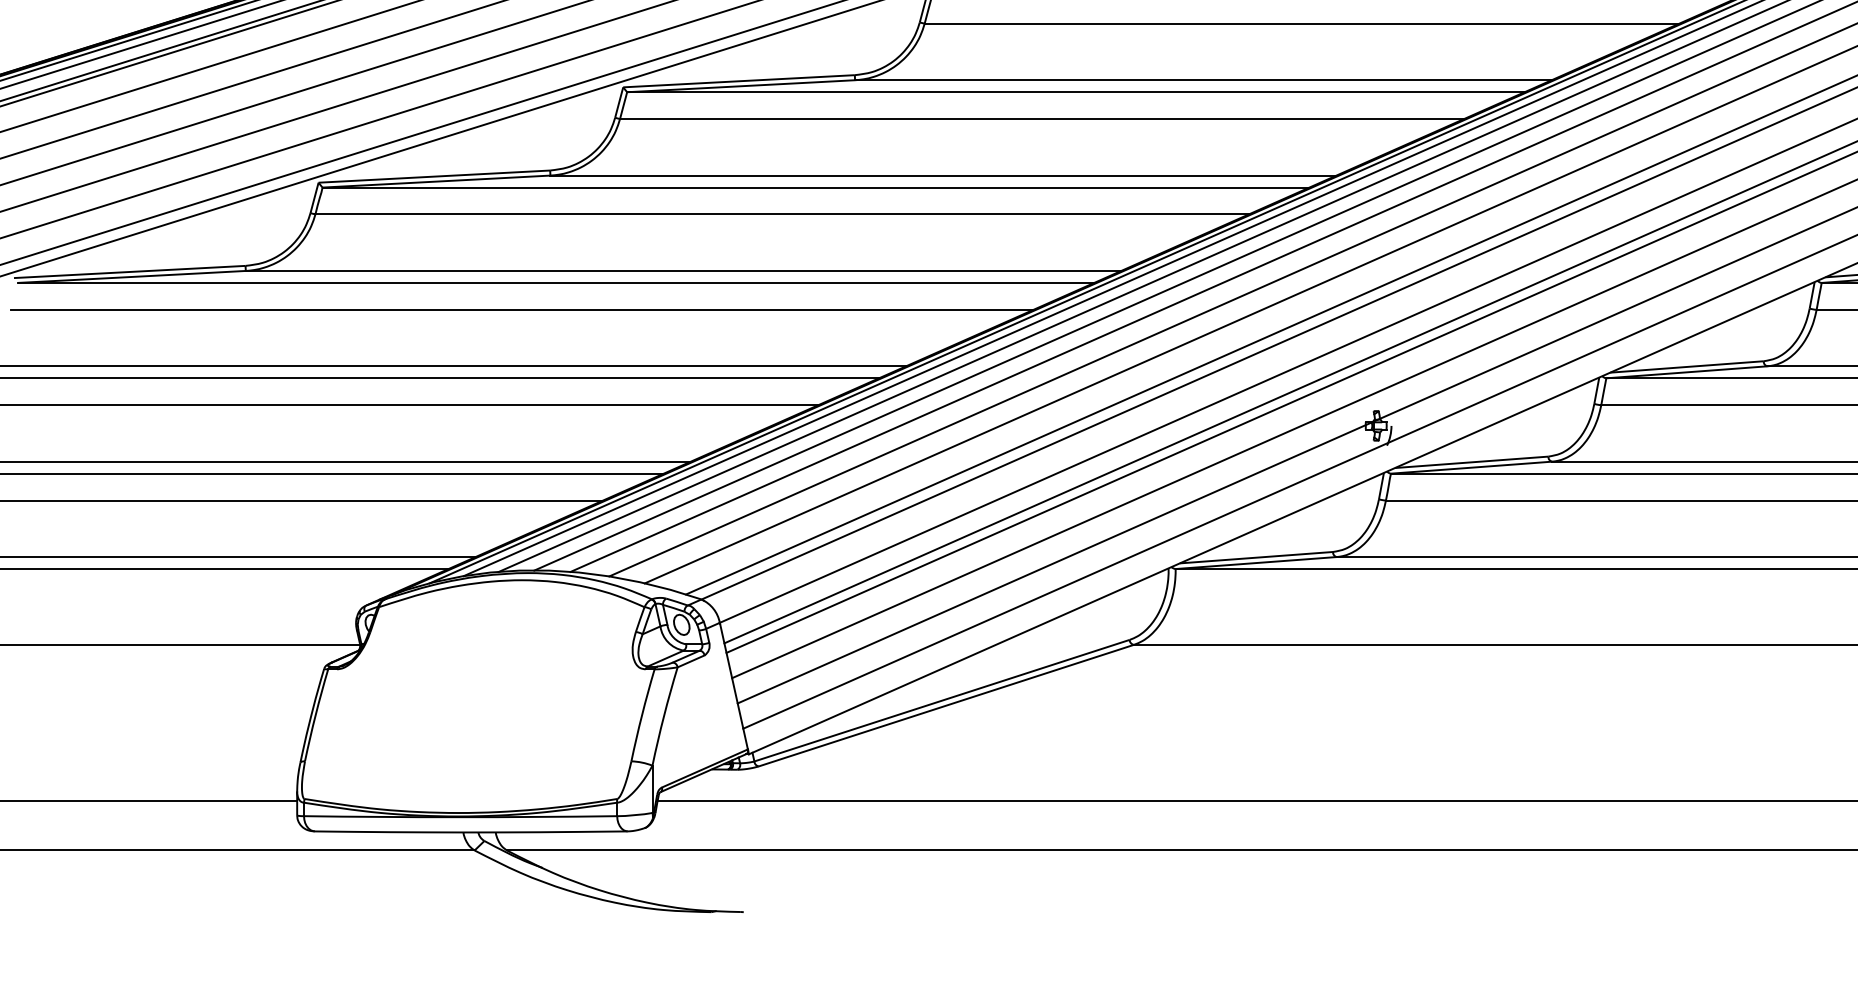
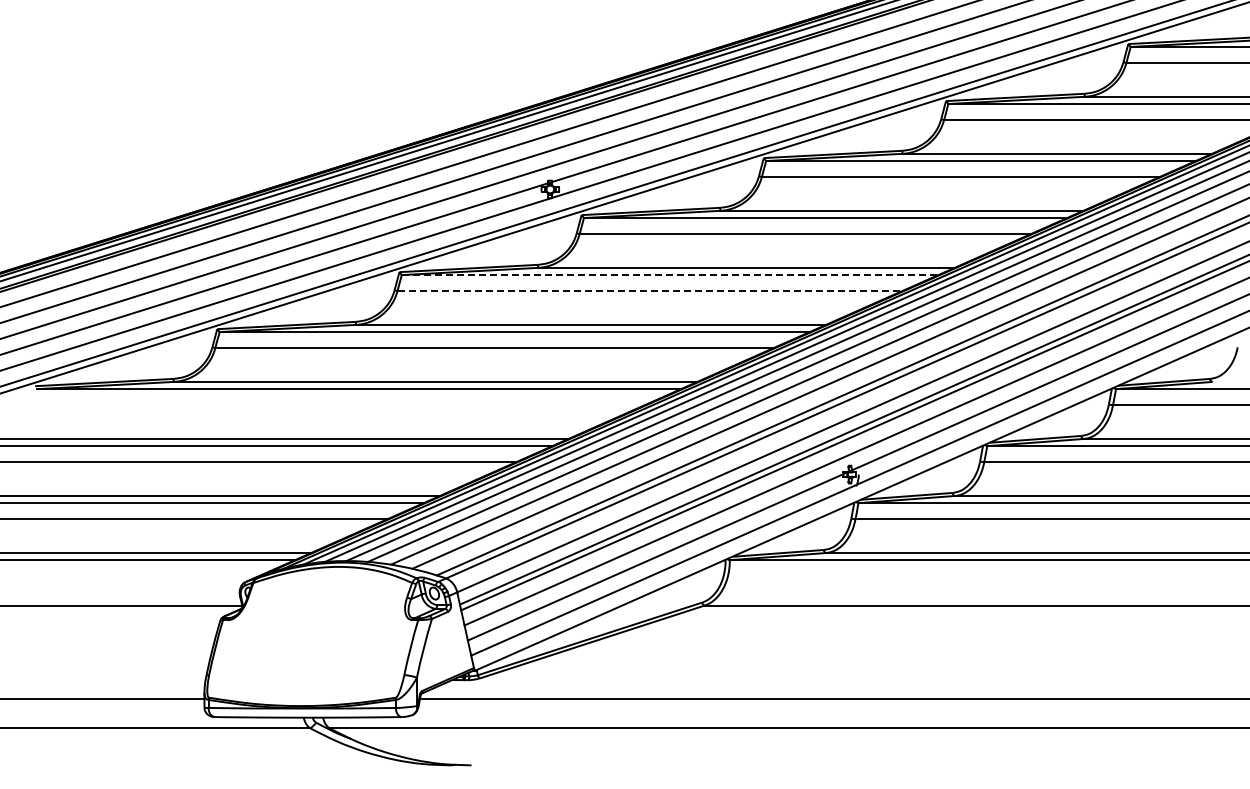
line: (1076, 92) -> (670, 275), solid -> dashed
line: (1043, 119) -> (650, 291), solid -> dashed
line: (521, 310) -> (338, 405), removed

